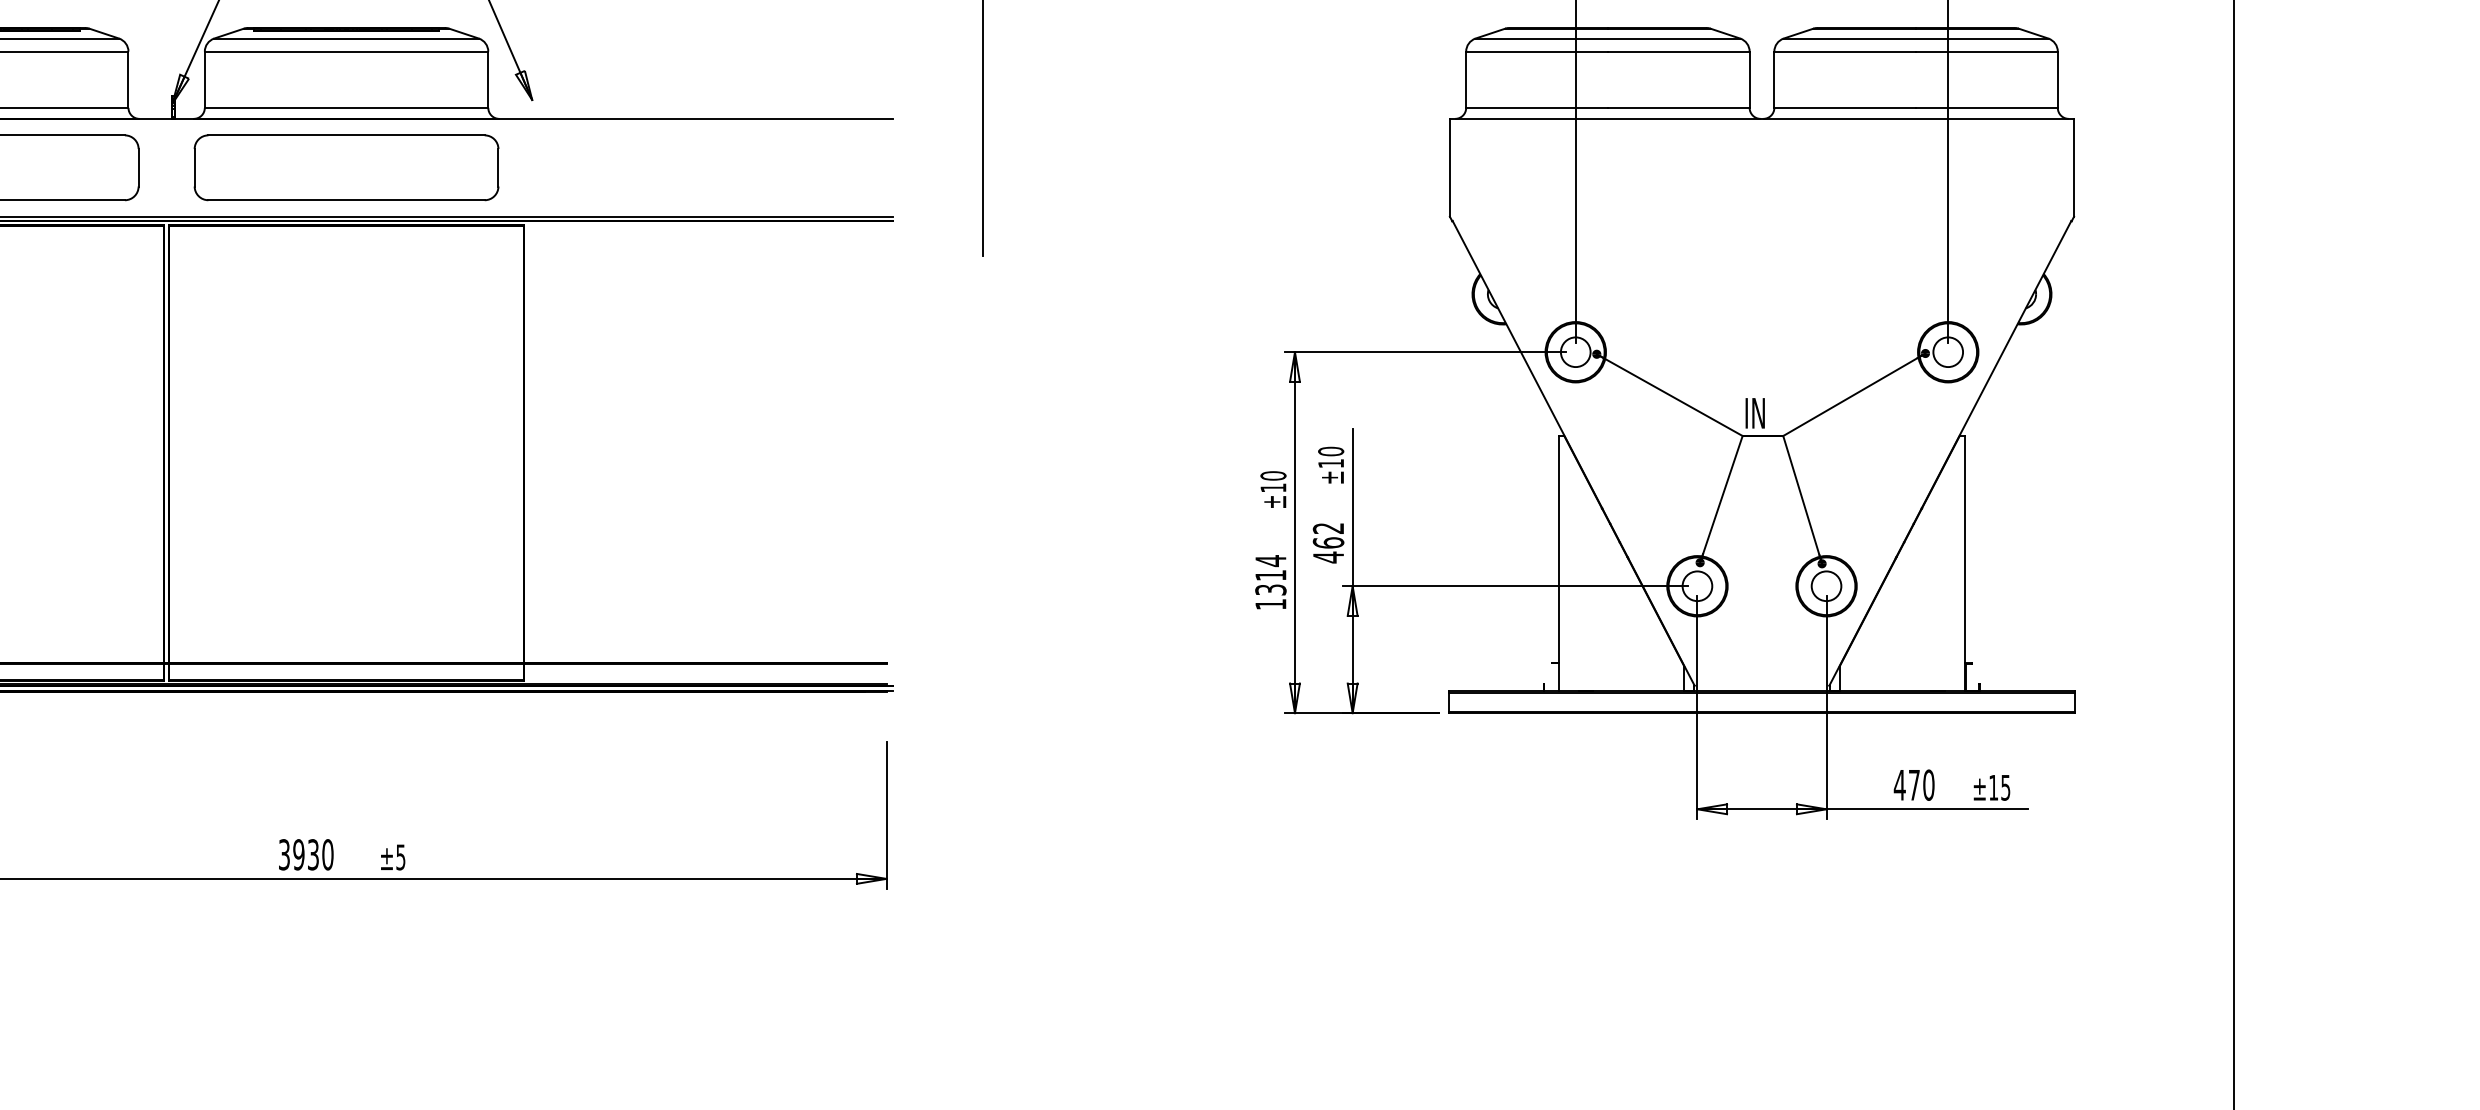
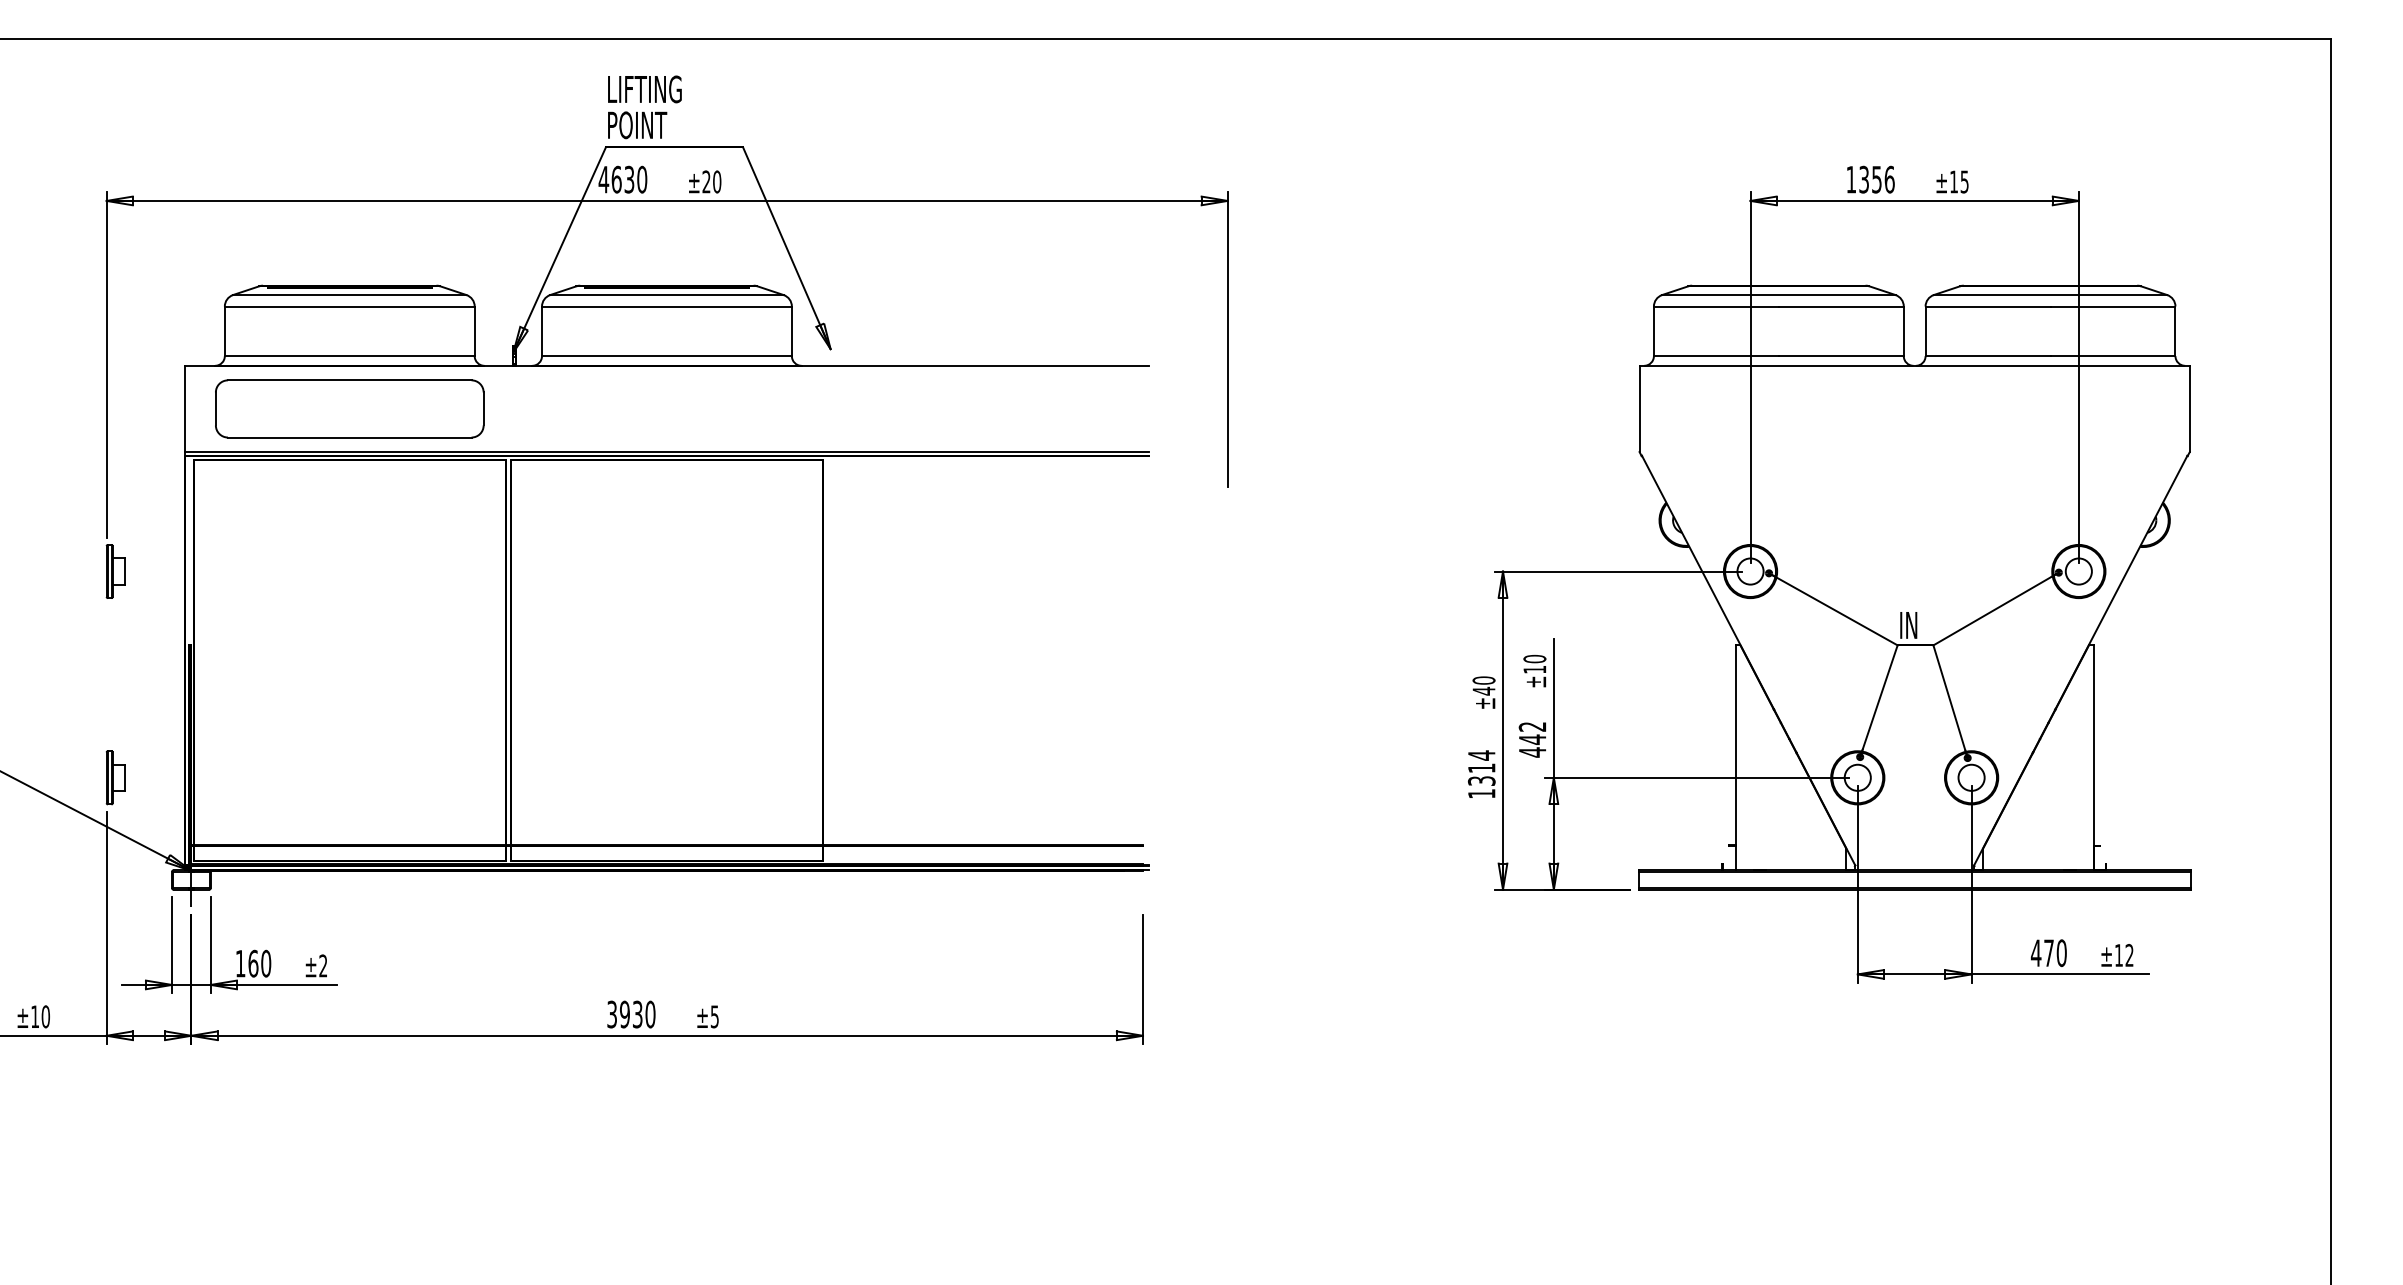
part: (346, 167) -> (666, 408), removed
text: (1272, 487) -> (1483, 690), ±10 -> ±40
text: (1328, 542) -> (1532, 739), 462 -> 442
text: (2005, 787) -> (2129, 955), ±15 -> ±12

